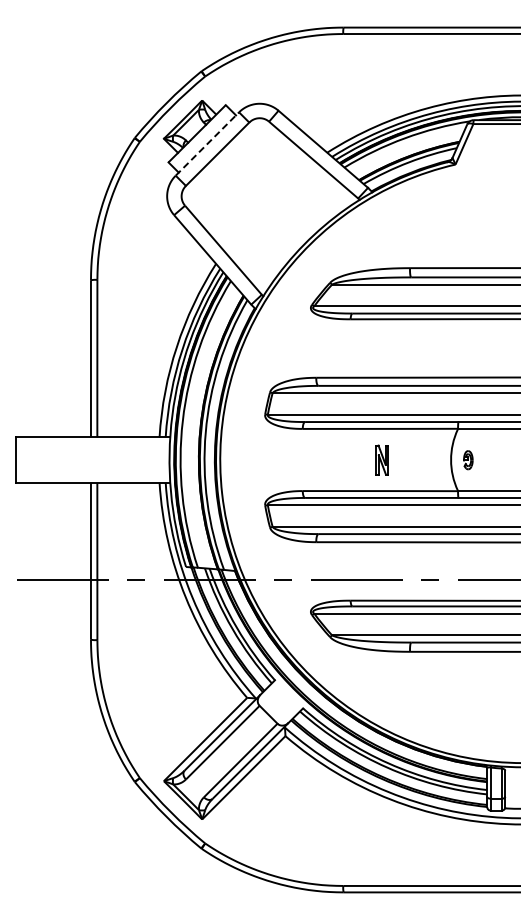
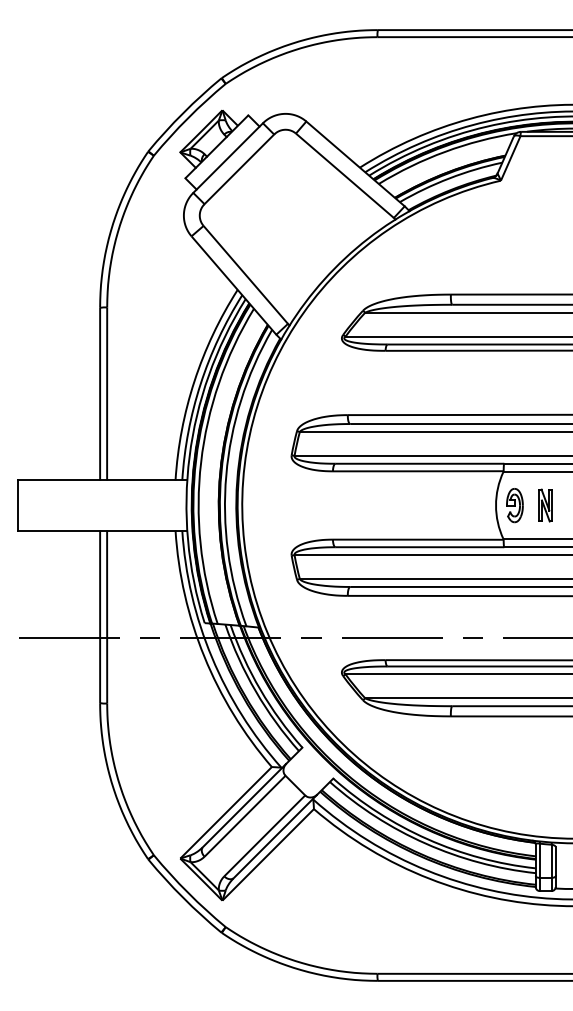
line: (207, 144) -> (228, 158), dashed -> solid
part: (381, 459) -> (544, 504), moved
part: (468, 460) -> (515, 506), size x1.67

